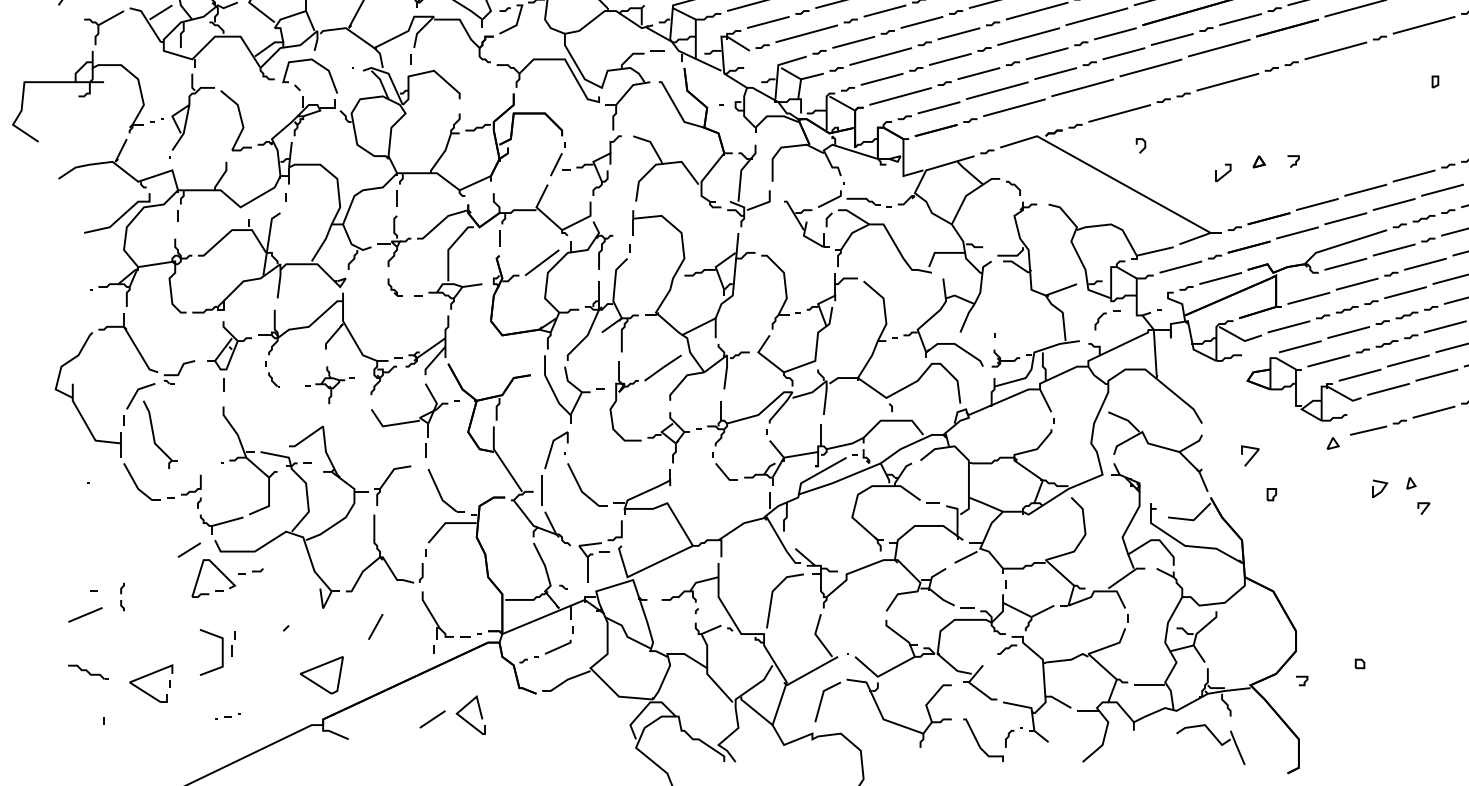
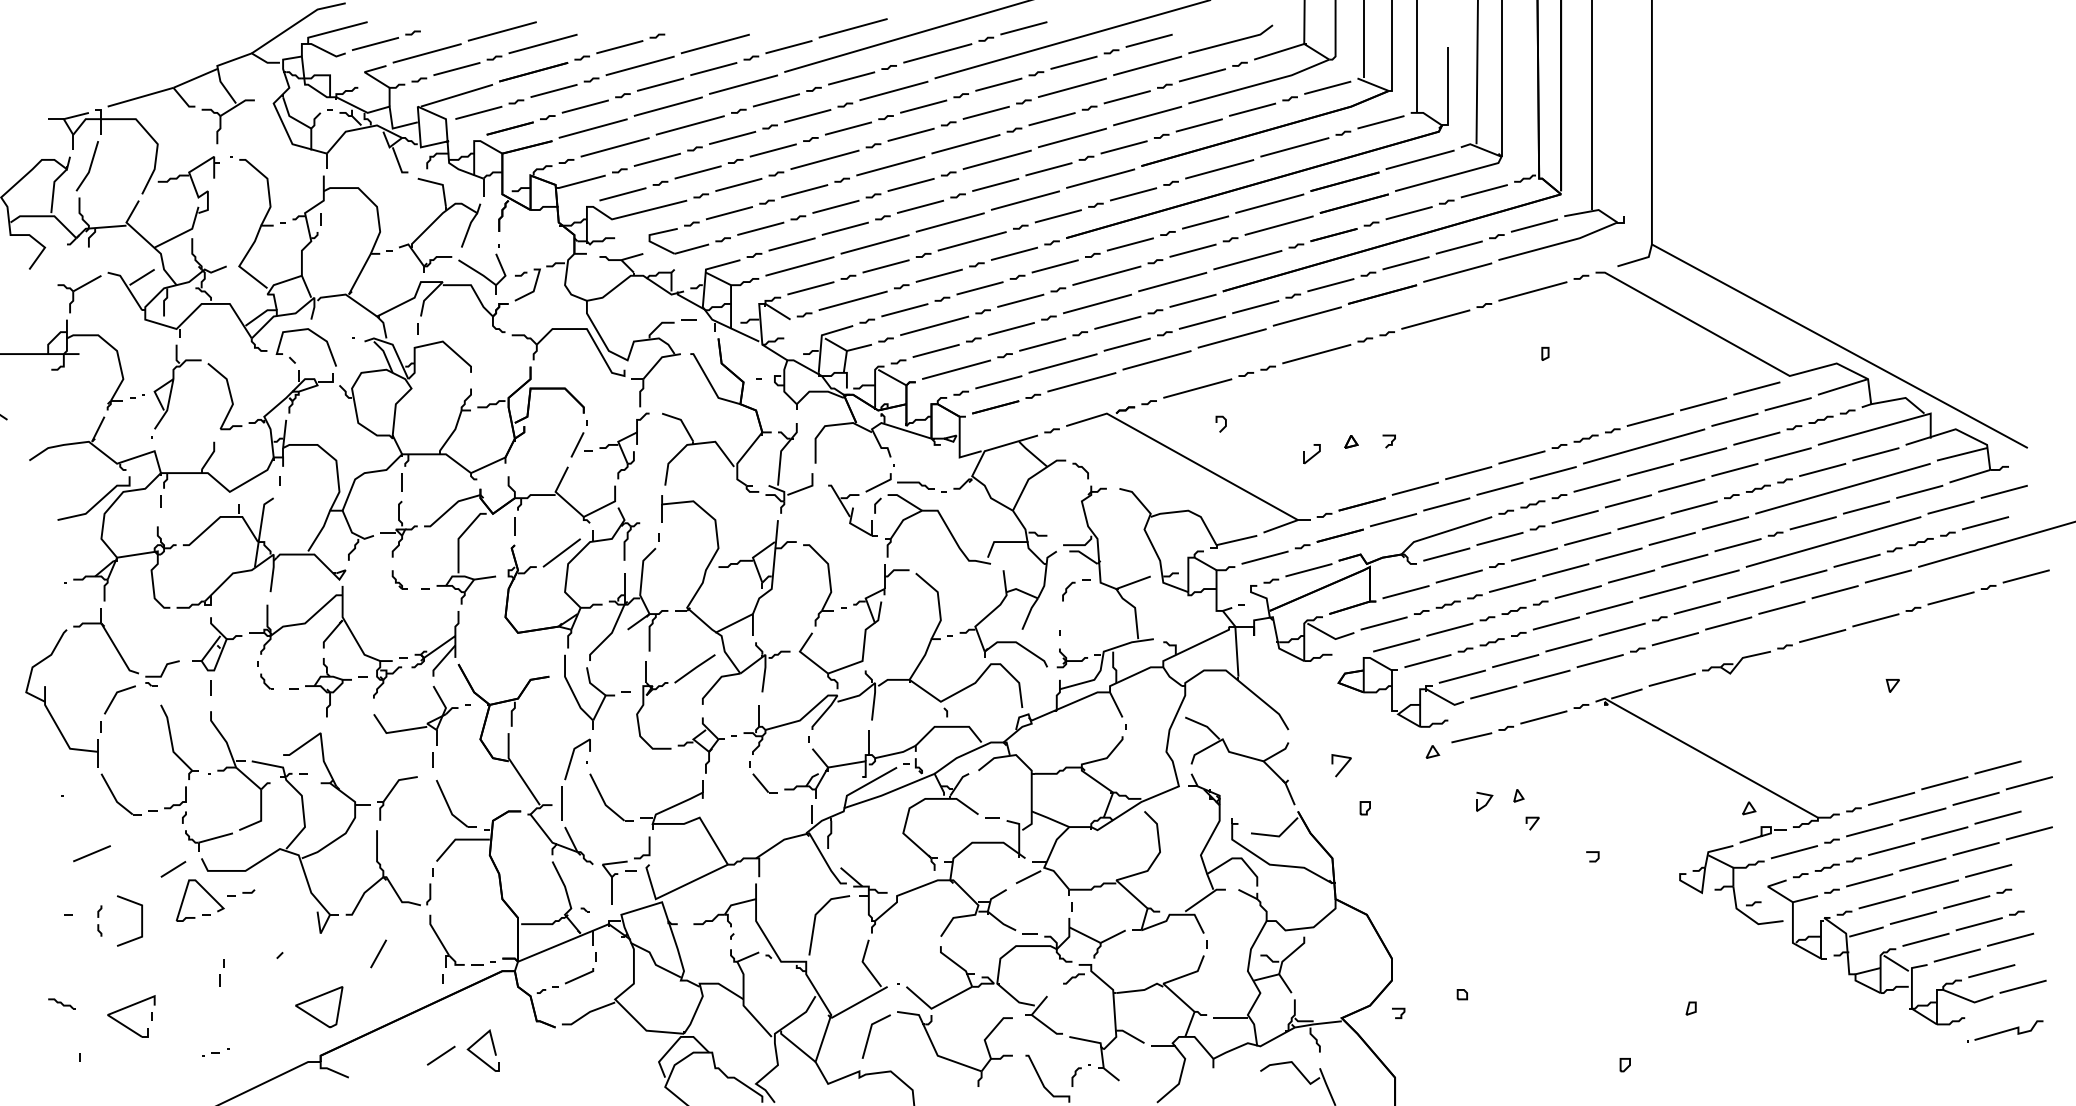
part: (1106, 314) -> (1075, 583), moved
part: (330, 384) -> (328, 687), size x1.43
part: (154, 434) -> (172, 741), moved
line: (85, 614) -> (91, 853), moved
line: (222, 652) -> (141, 920), moved
part: (87, 671) -> (61, 1003), size x0.62

